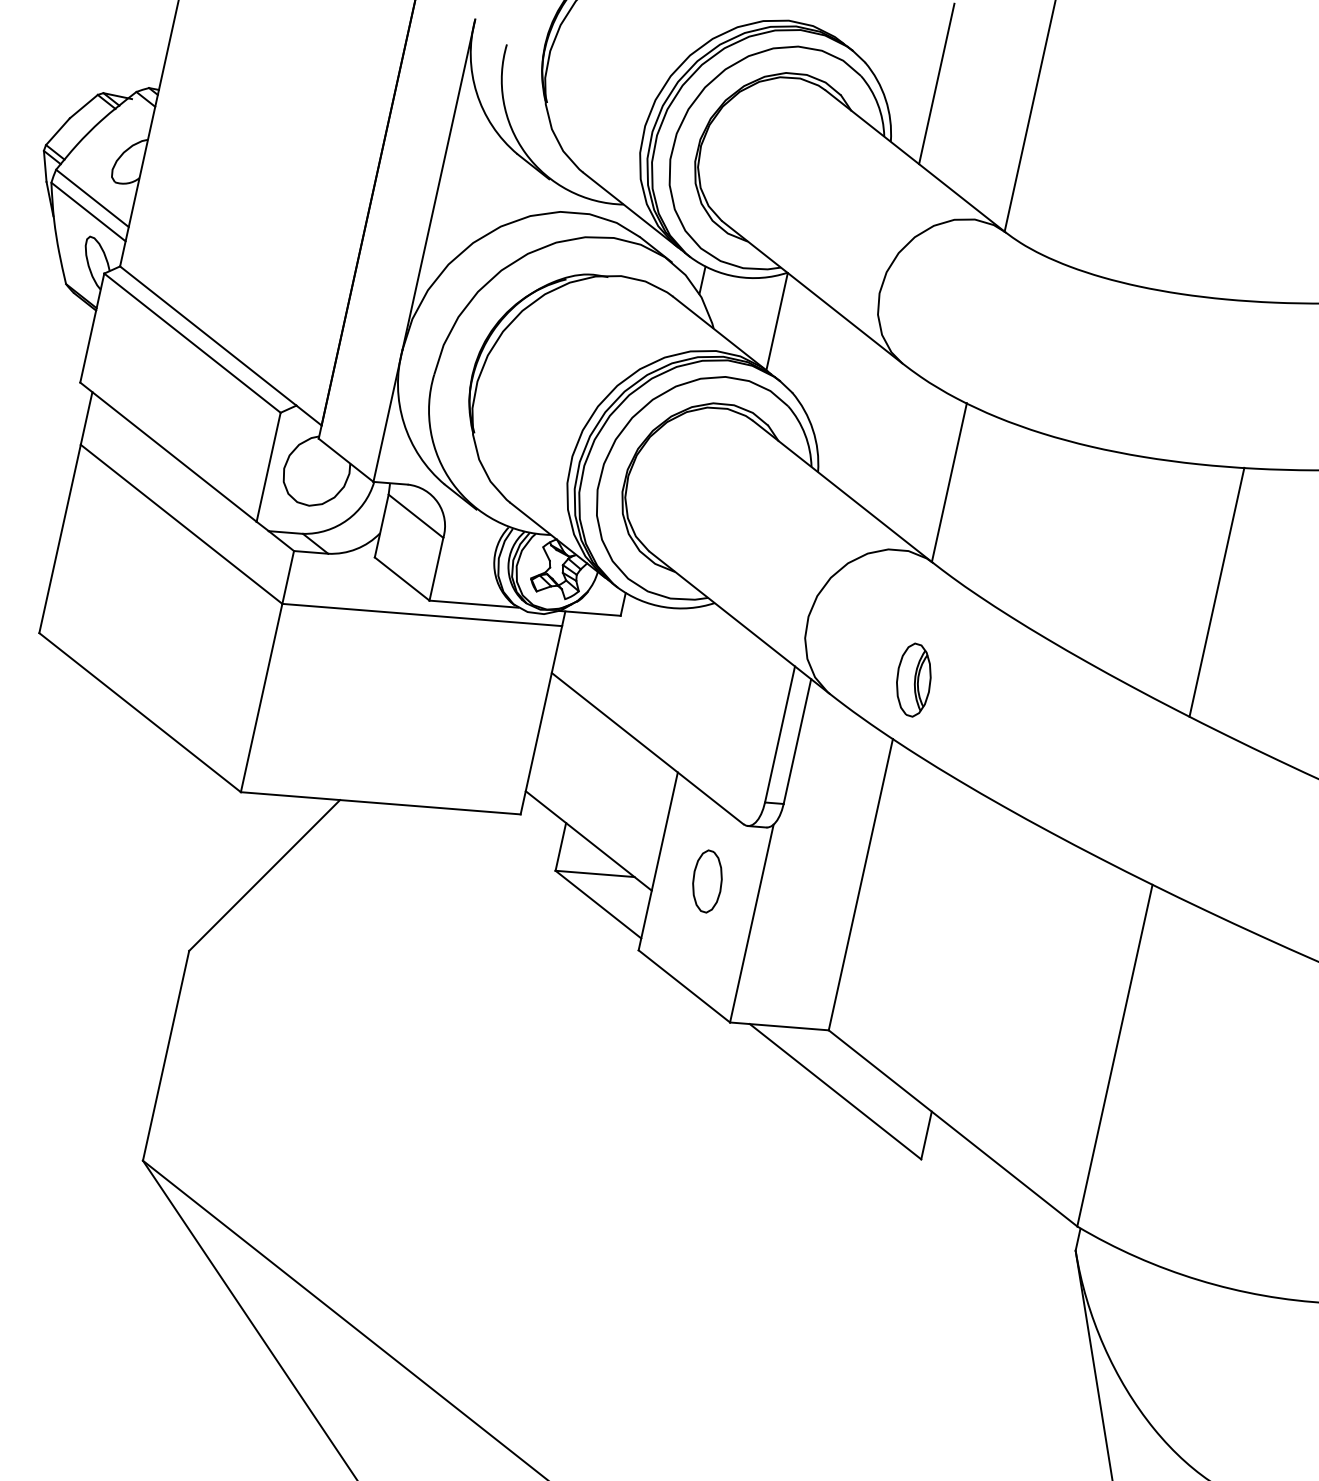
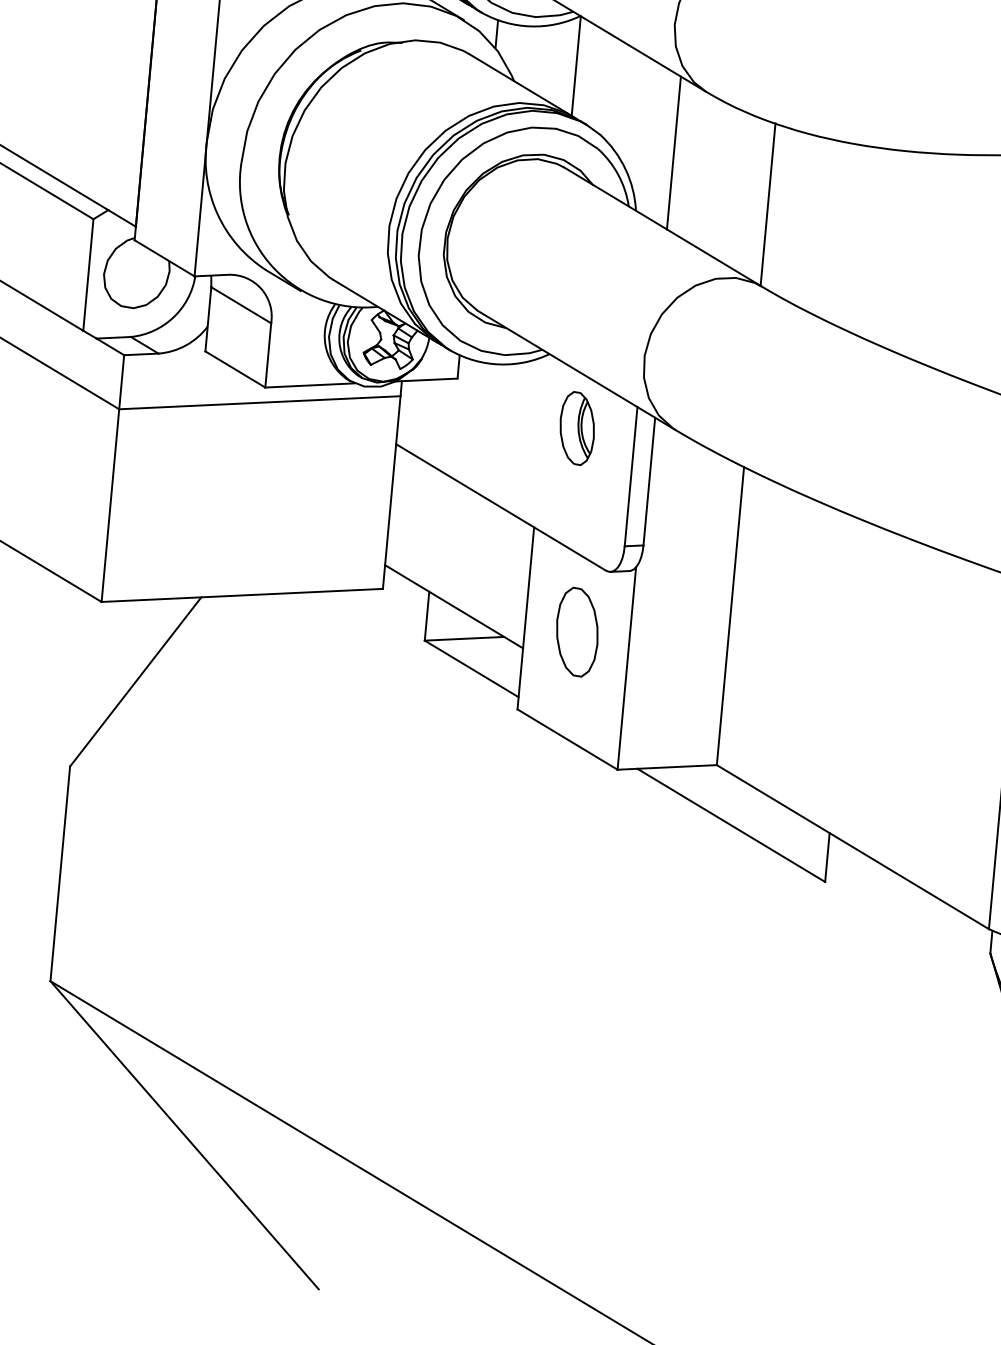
line: (862, 419) -> (673, 152), added
part: (913, 679) -> (576, 427), moved
part: (707, 881) -> (577, 632), size x1.43

